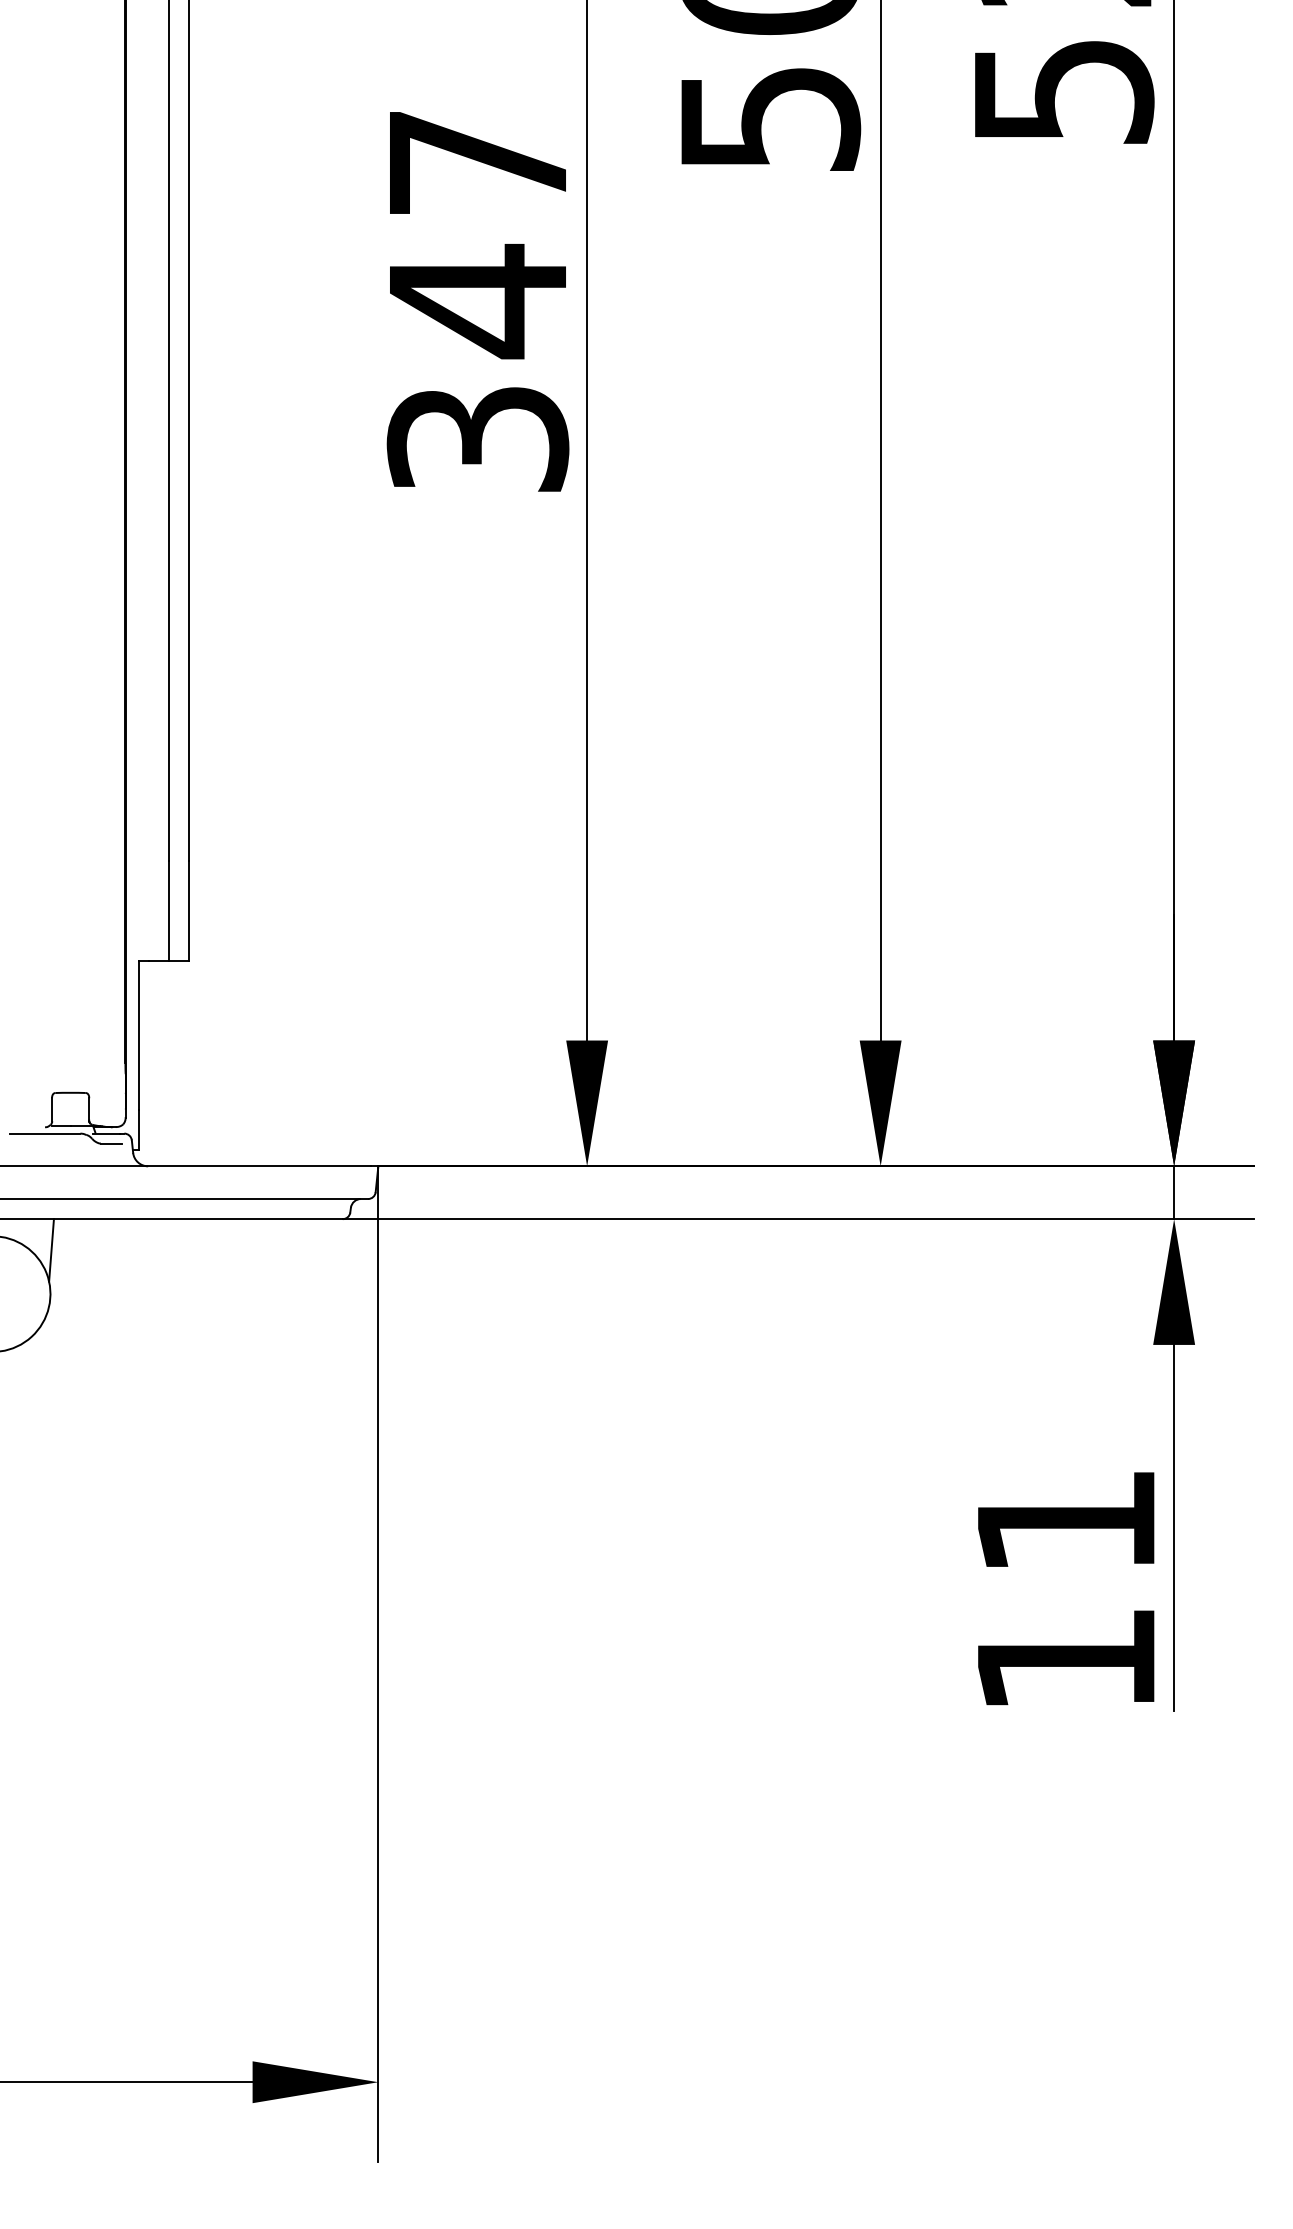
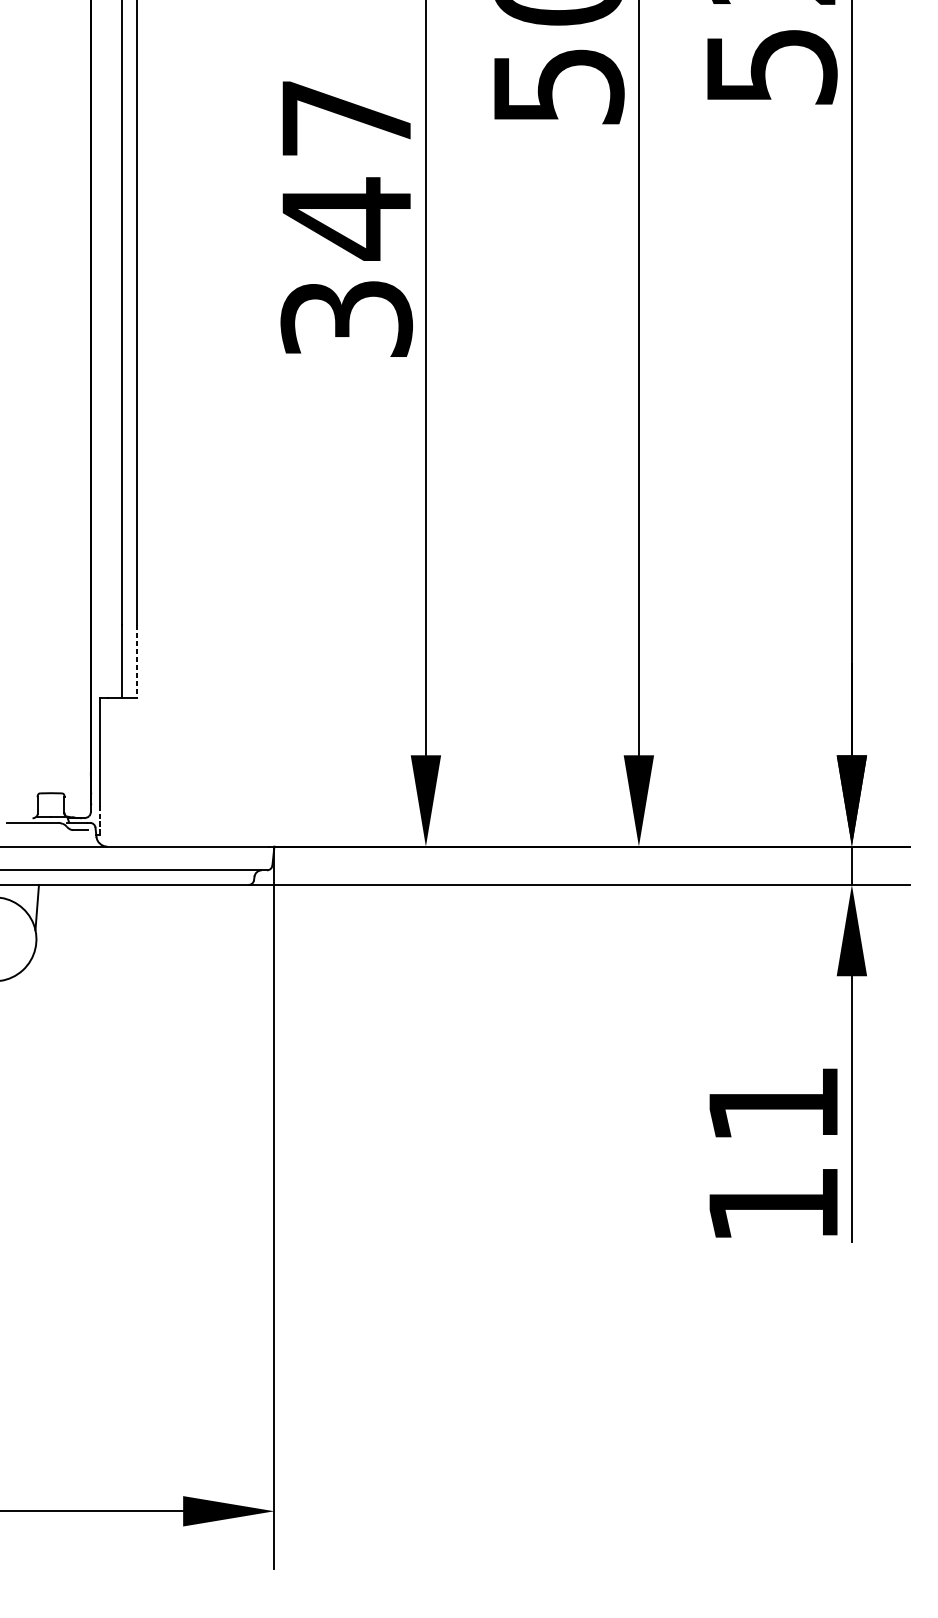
line: (188, 911) -> (136, 661), solid -> dashed
line: (138, 1130) -> (100, 820), solid -> dashed

